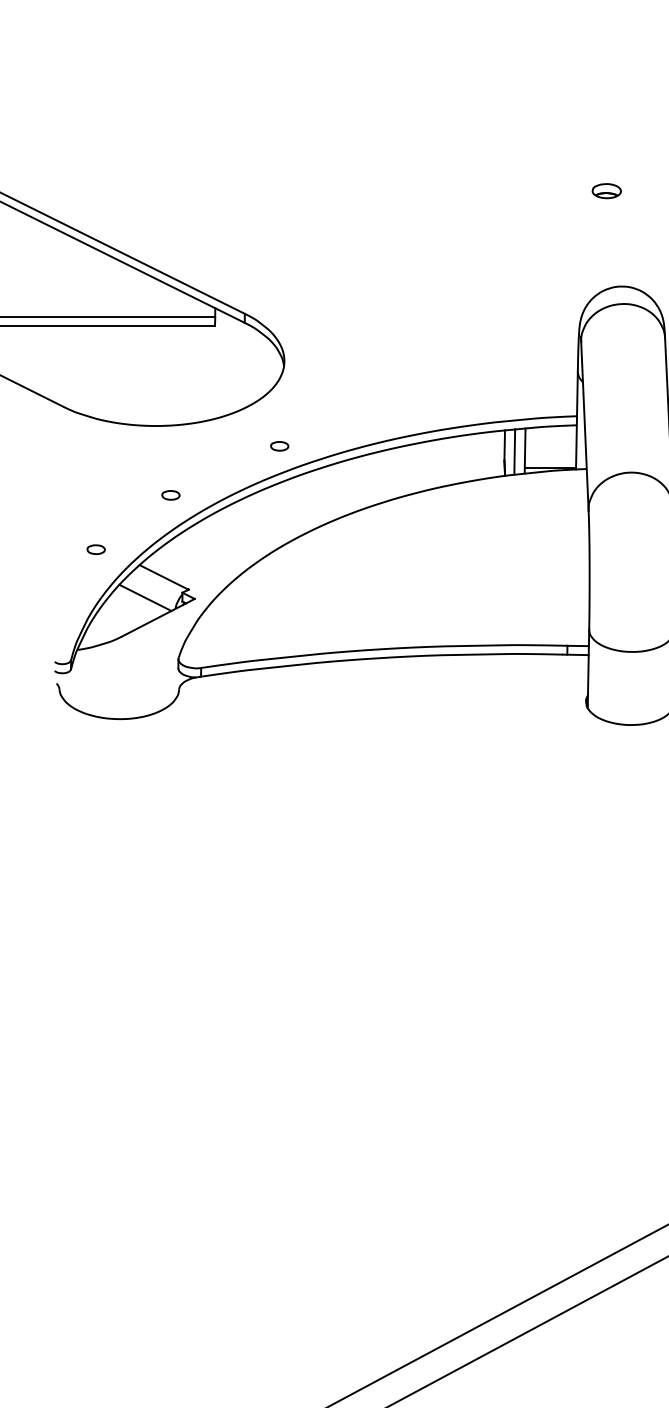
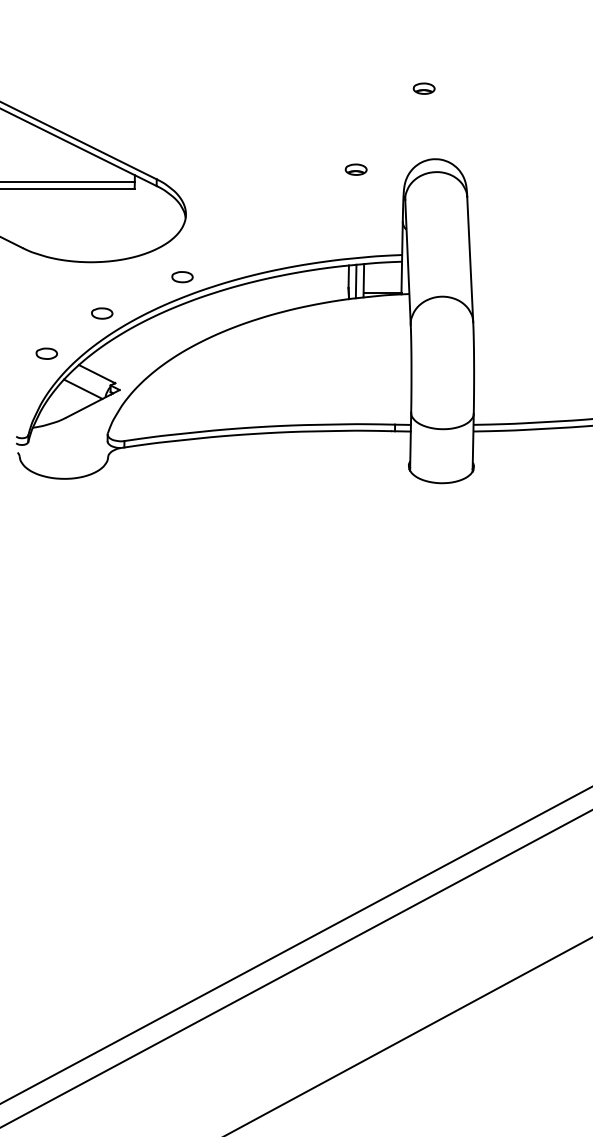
part: (513, 300) -> (355, 169), added
part: (279, 446) -> (182, 277), size x1.6
part: (170, 495) -> (101, 313), size x1.6
part: (95, 549) -> (46, 353), size x1.6

